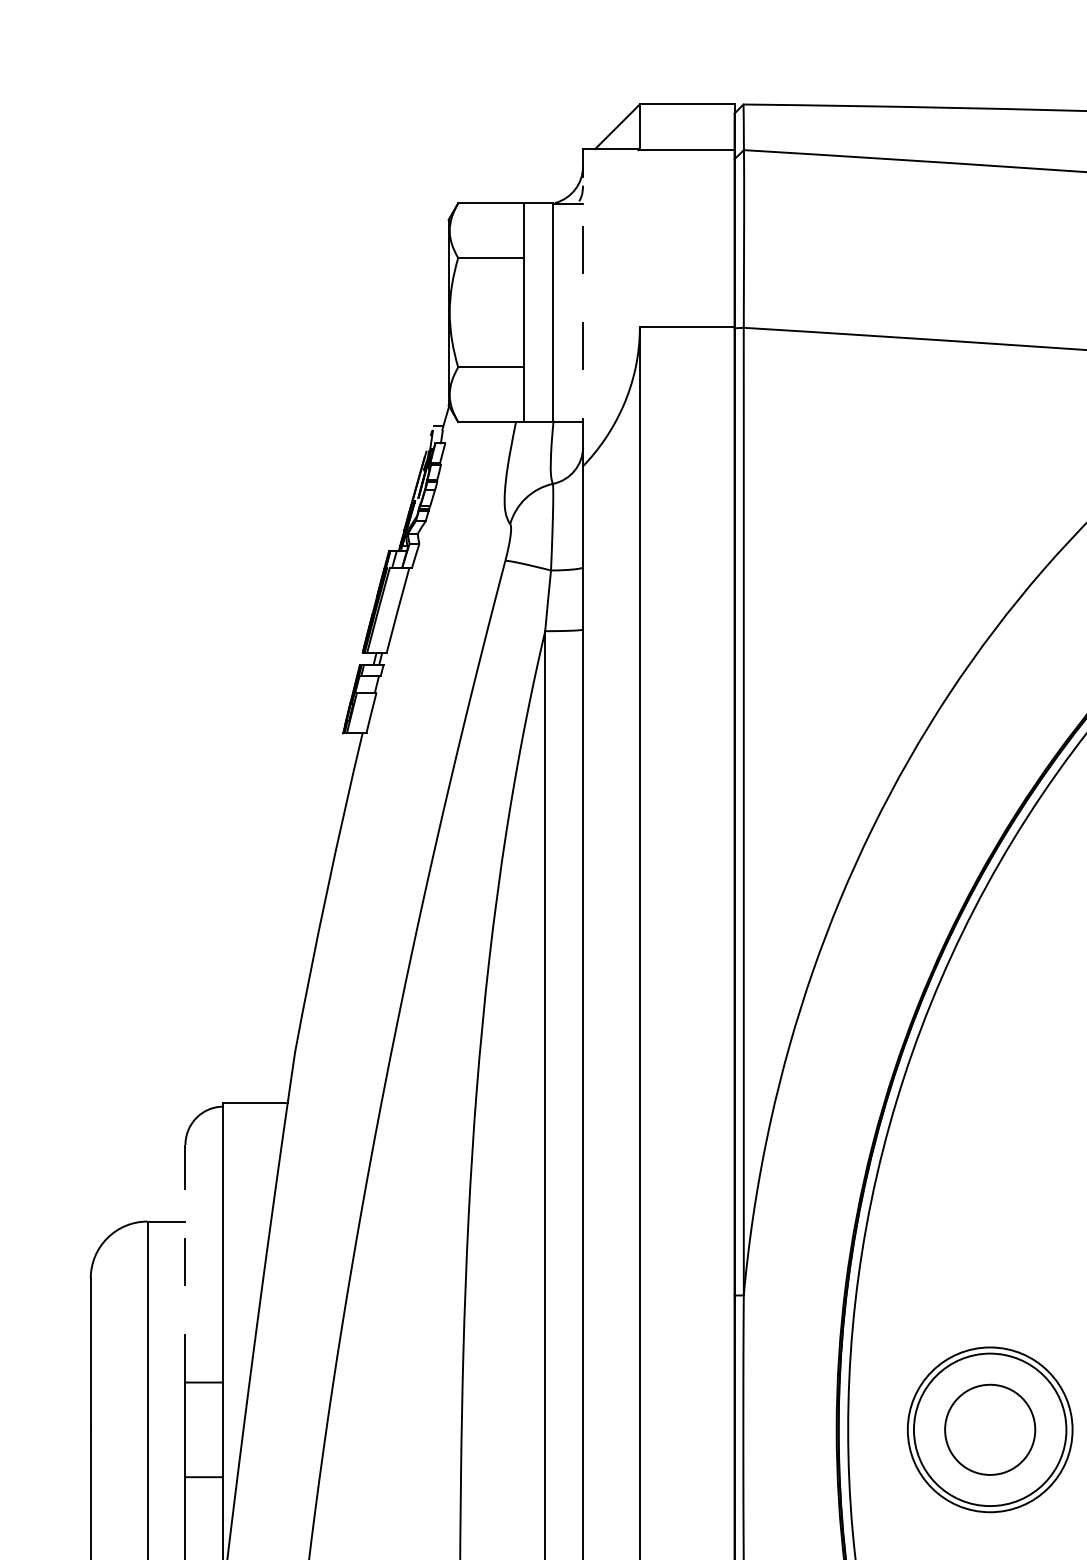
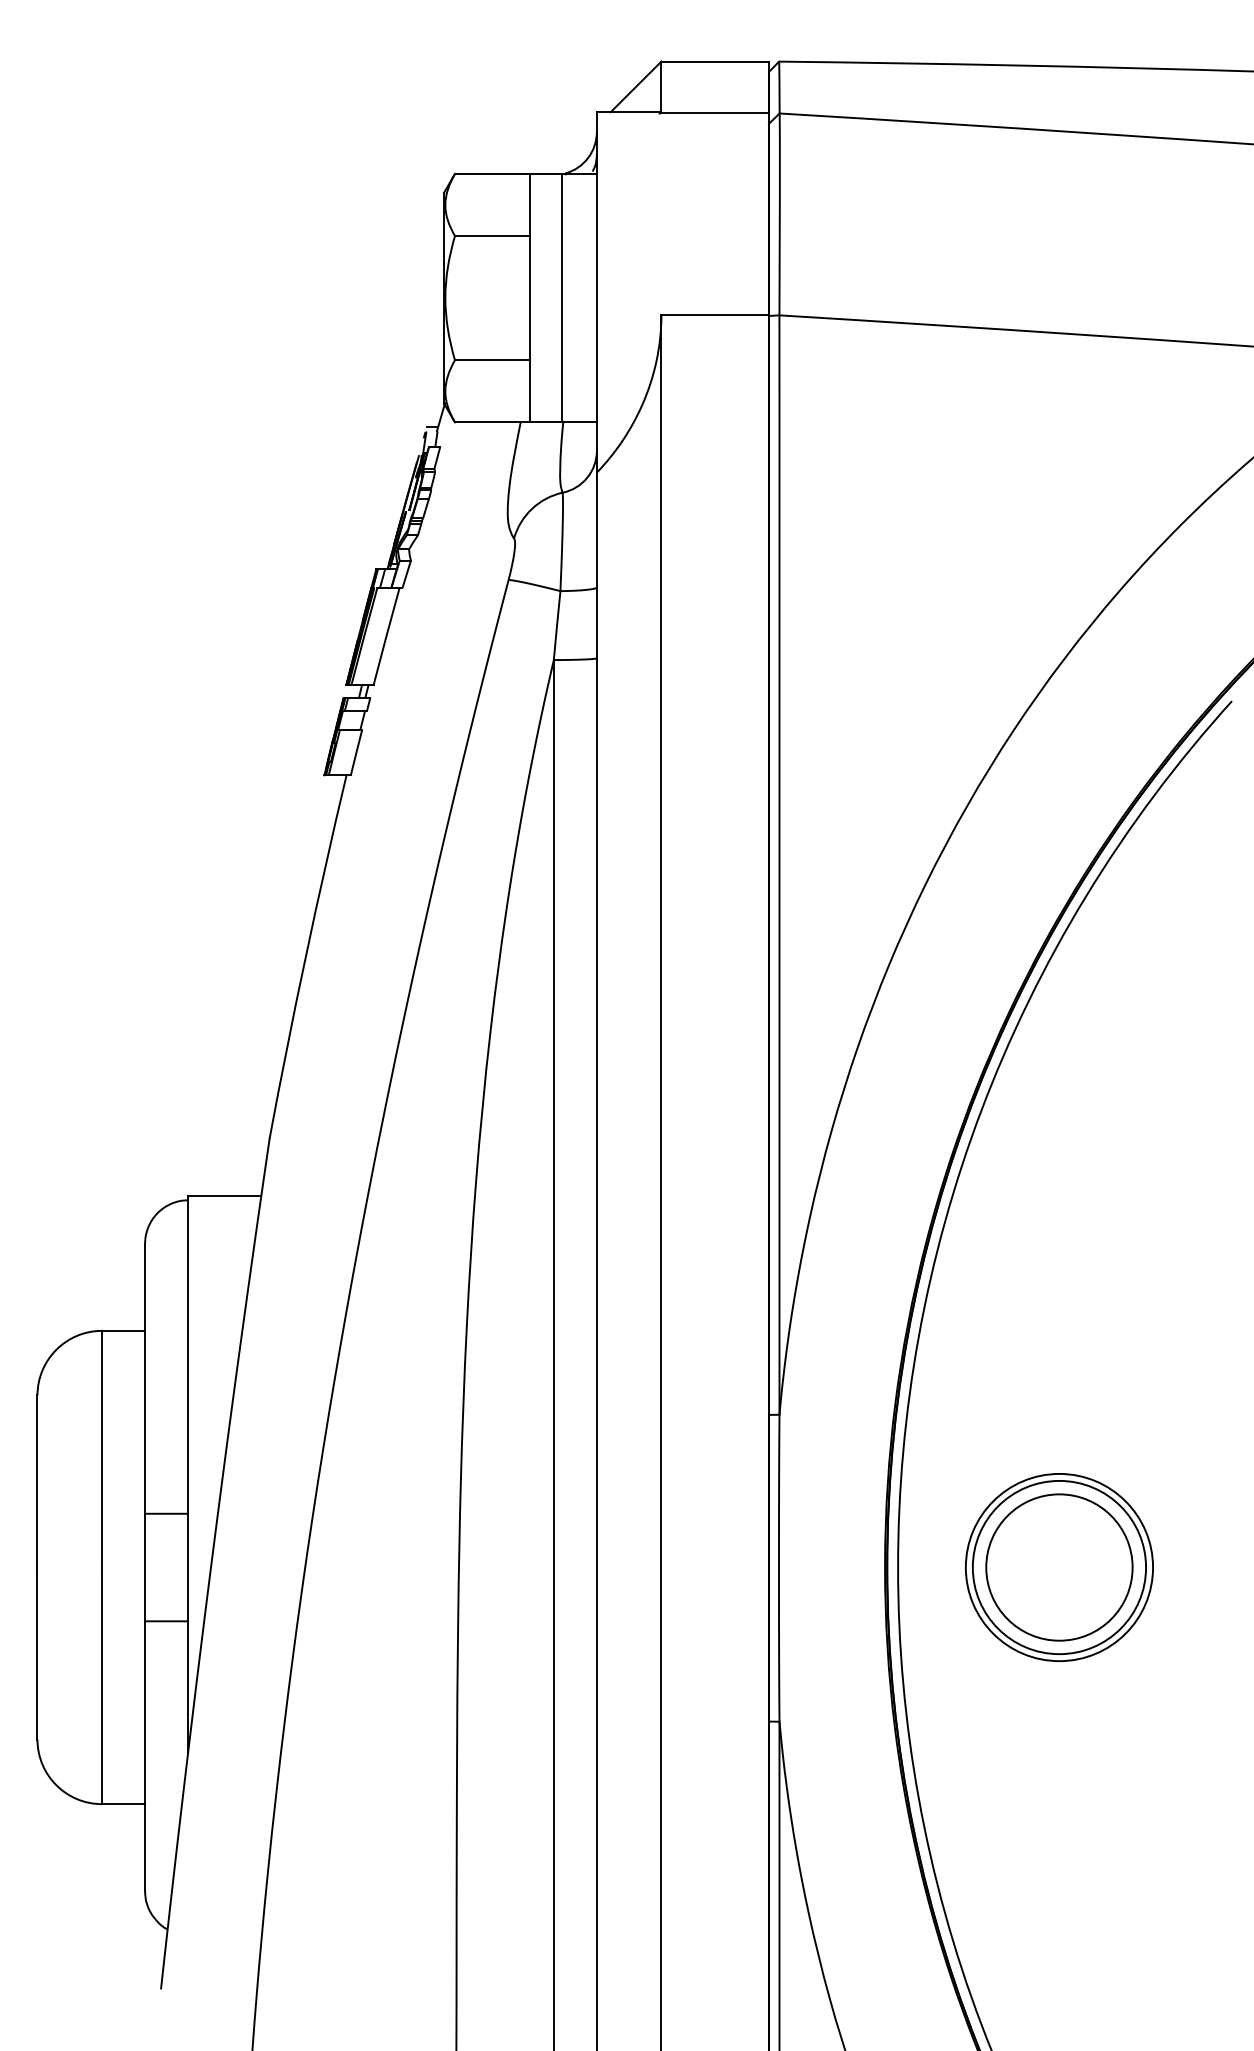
line: (582, 306) -> (596, 291), dashed -> solid
line: (185, 1263) -> (145, 1378), dashed -> solid
circle: (990, 1429) -> (1059, 1567), size x1.43

